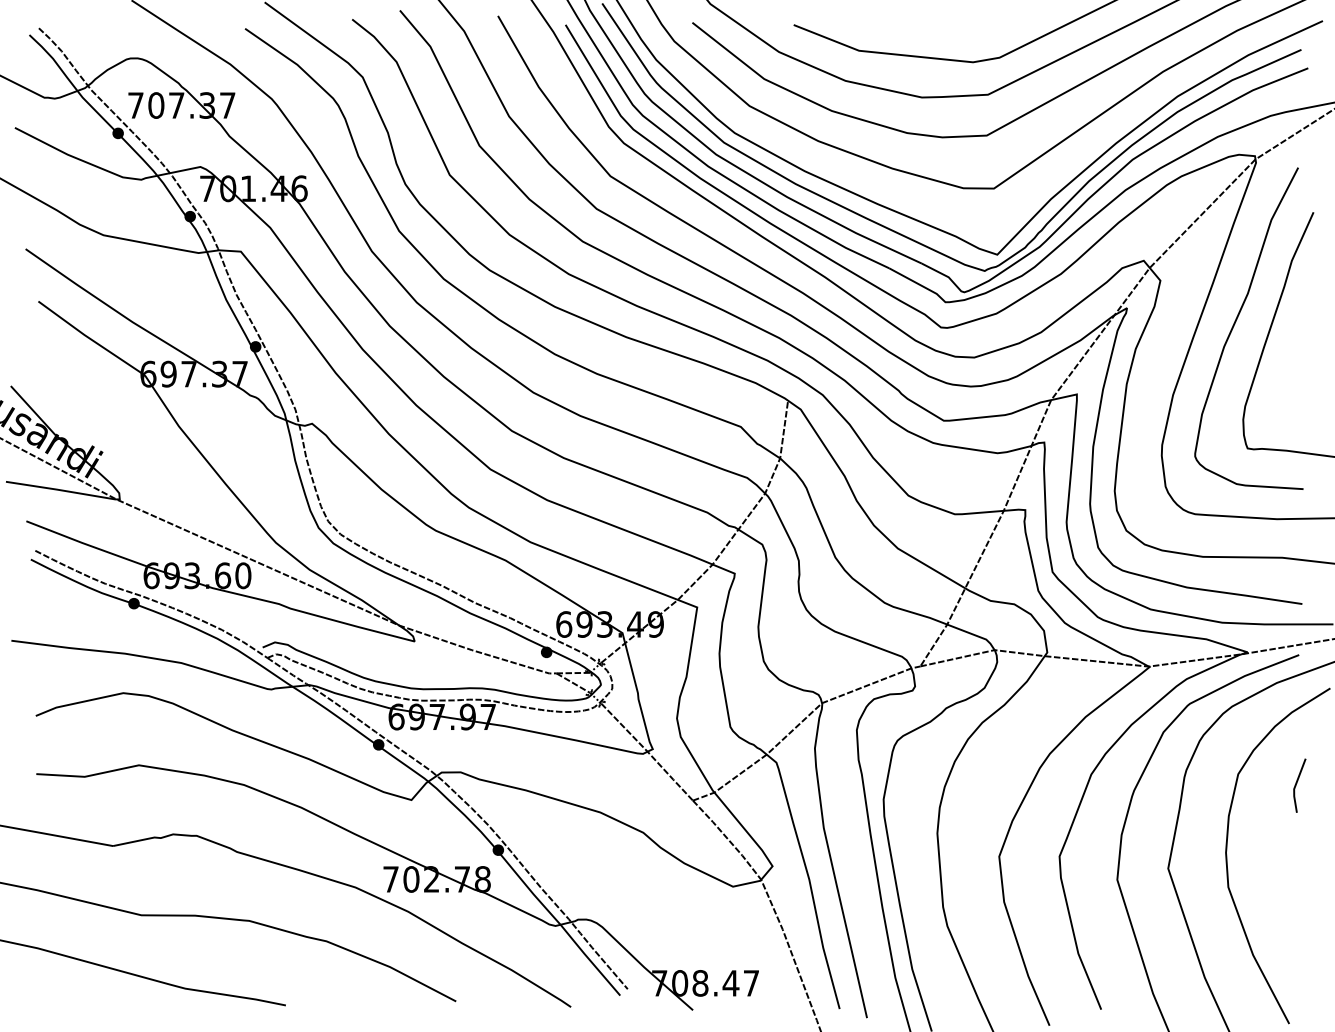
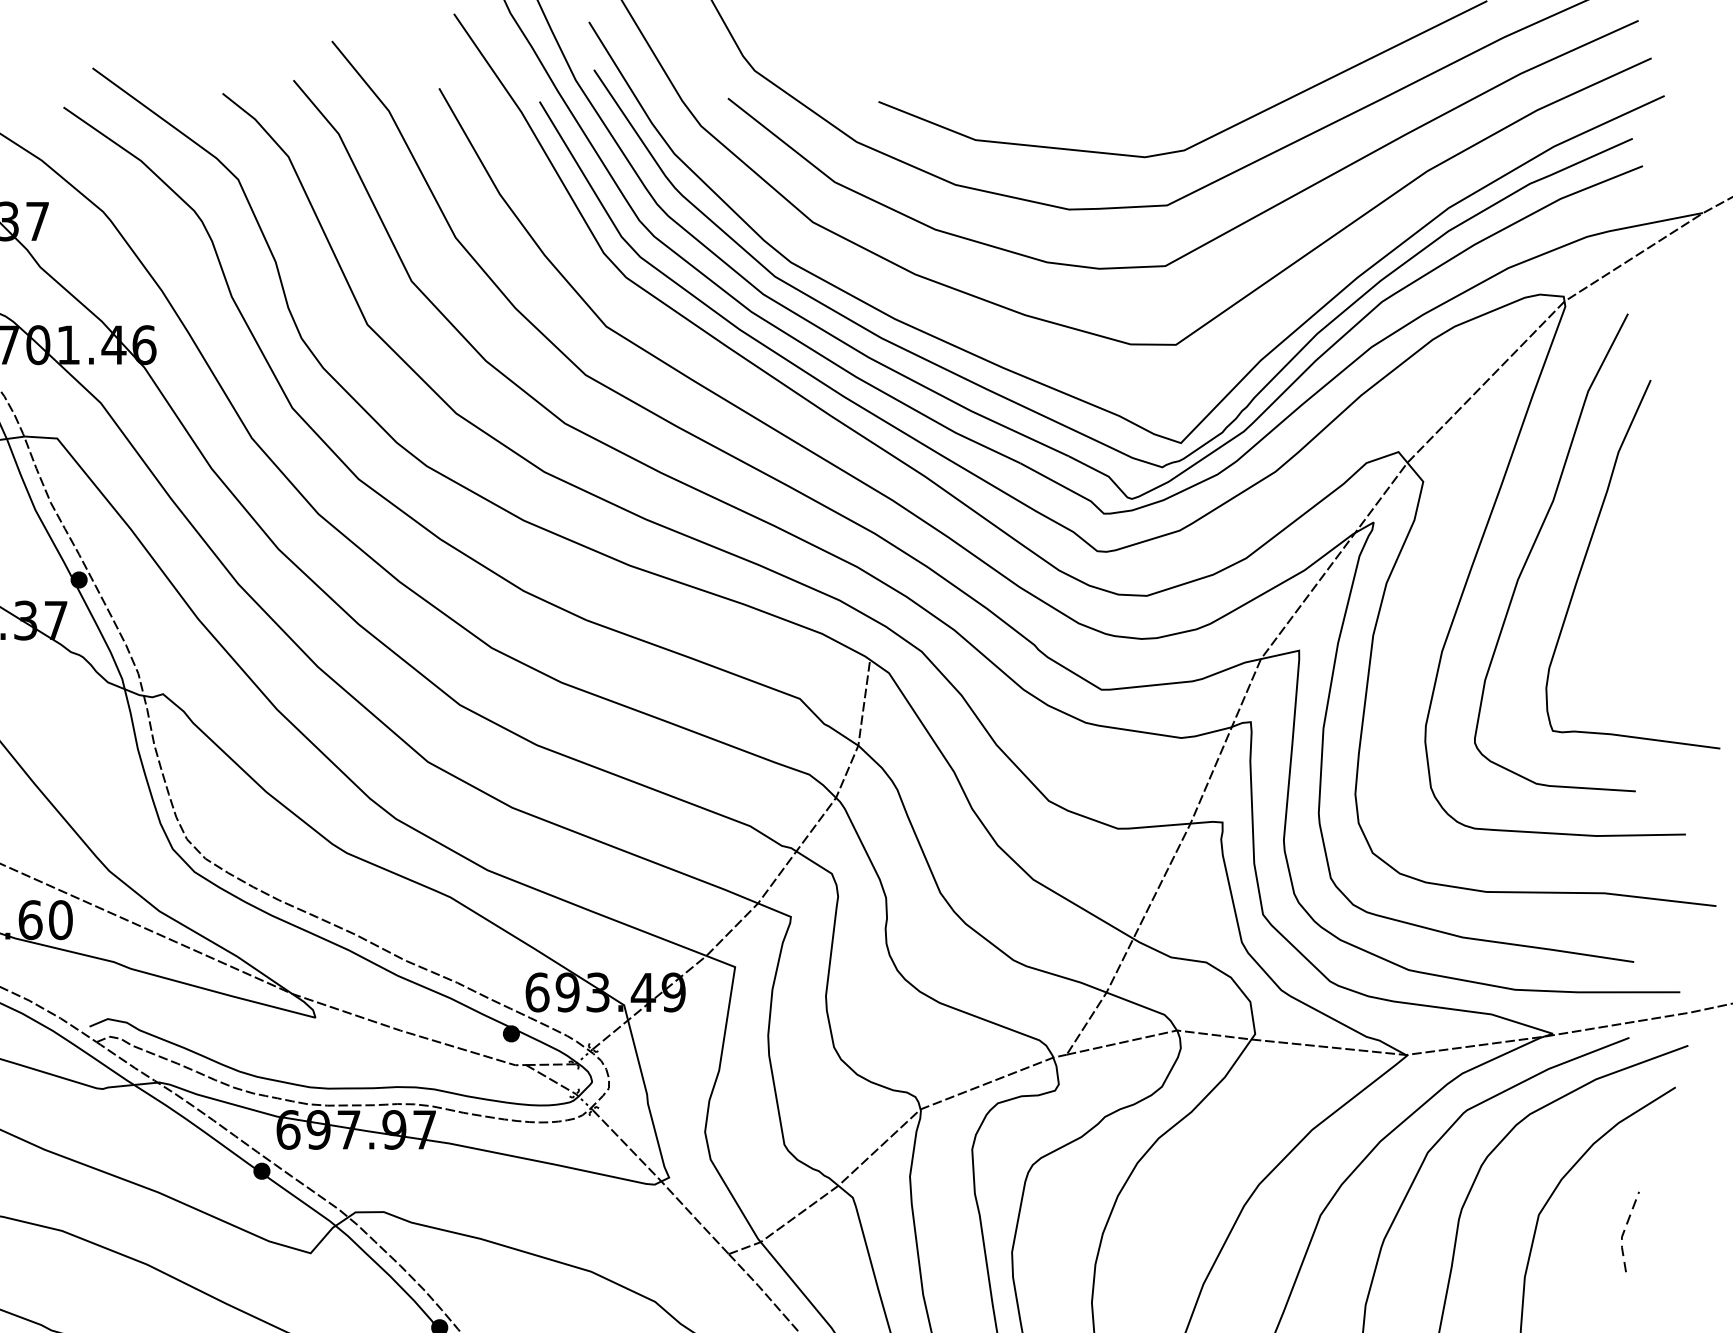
line: (1295, 786) -> (1623, 1233), solid -> dashed

